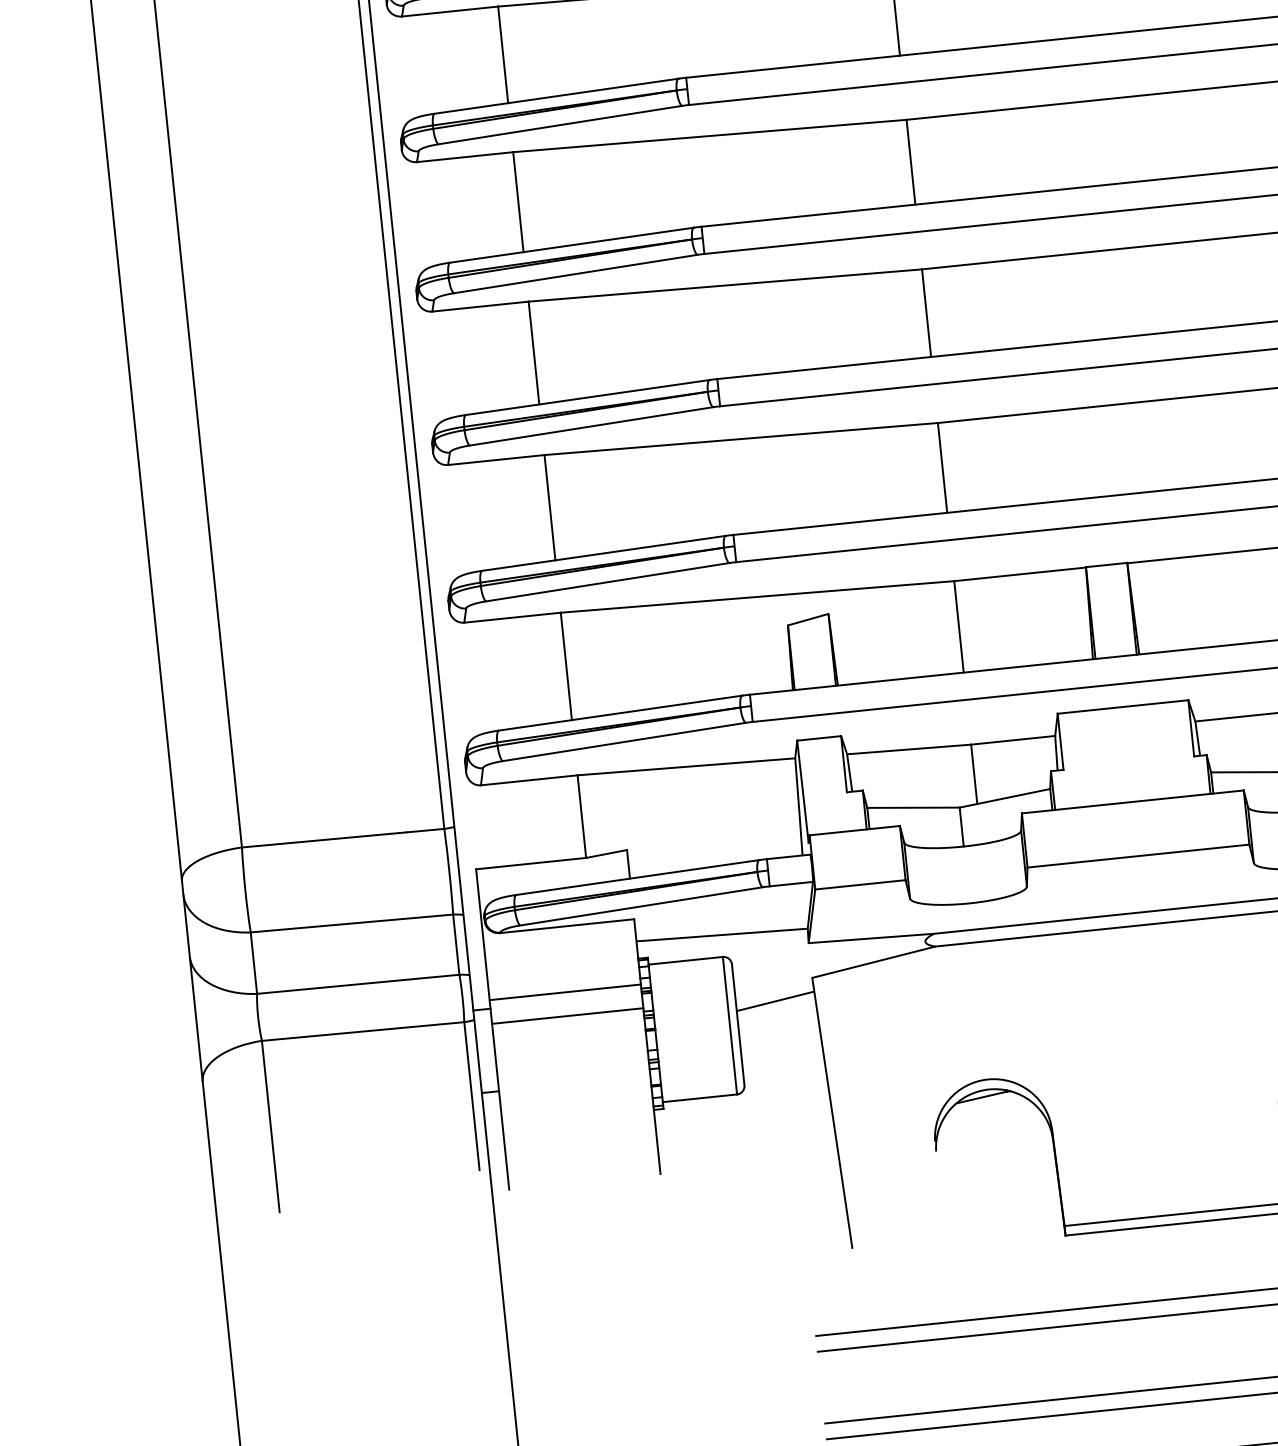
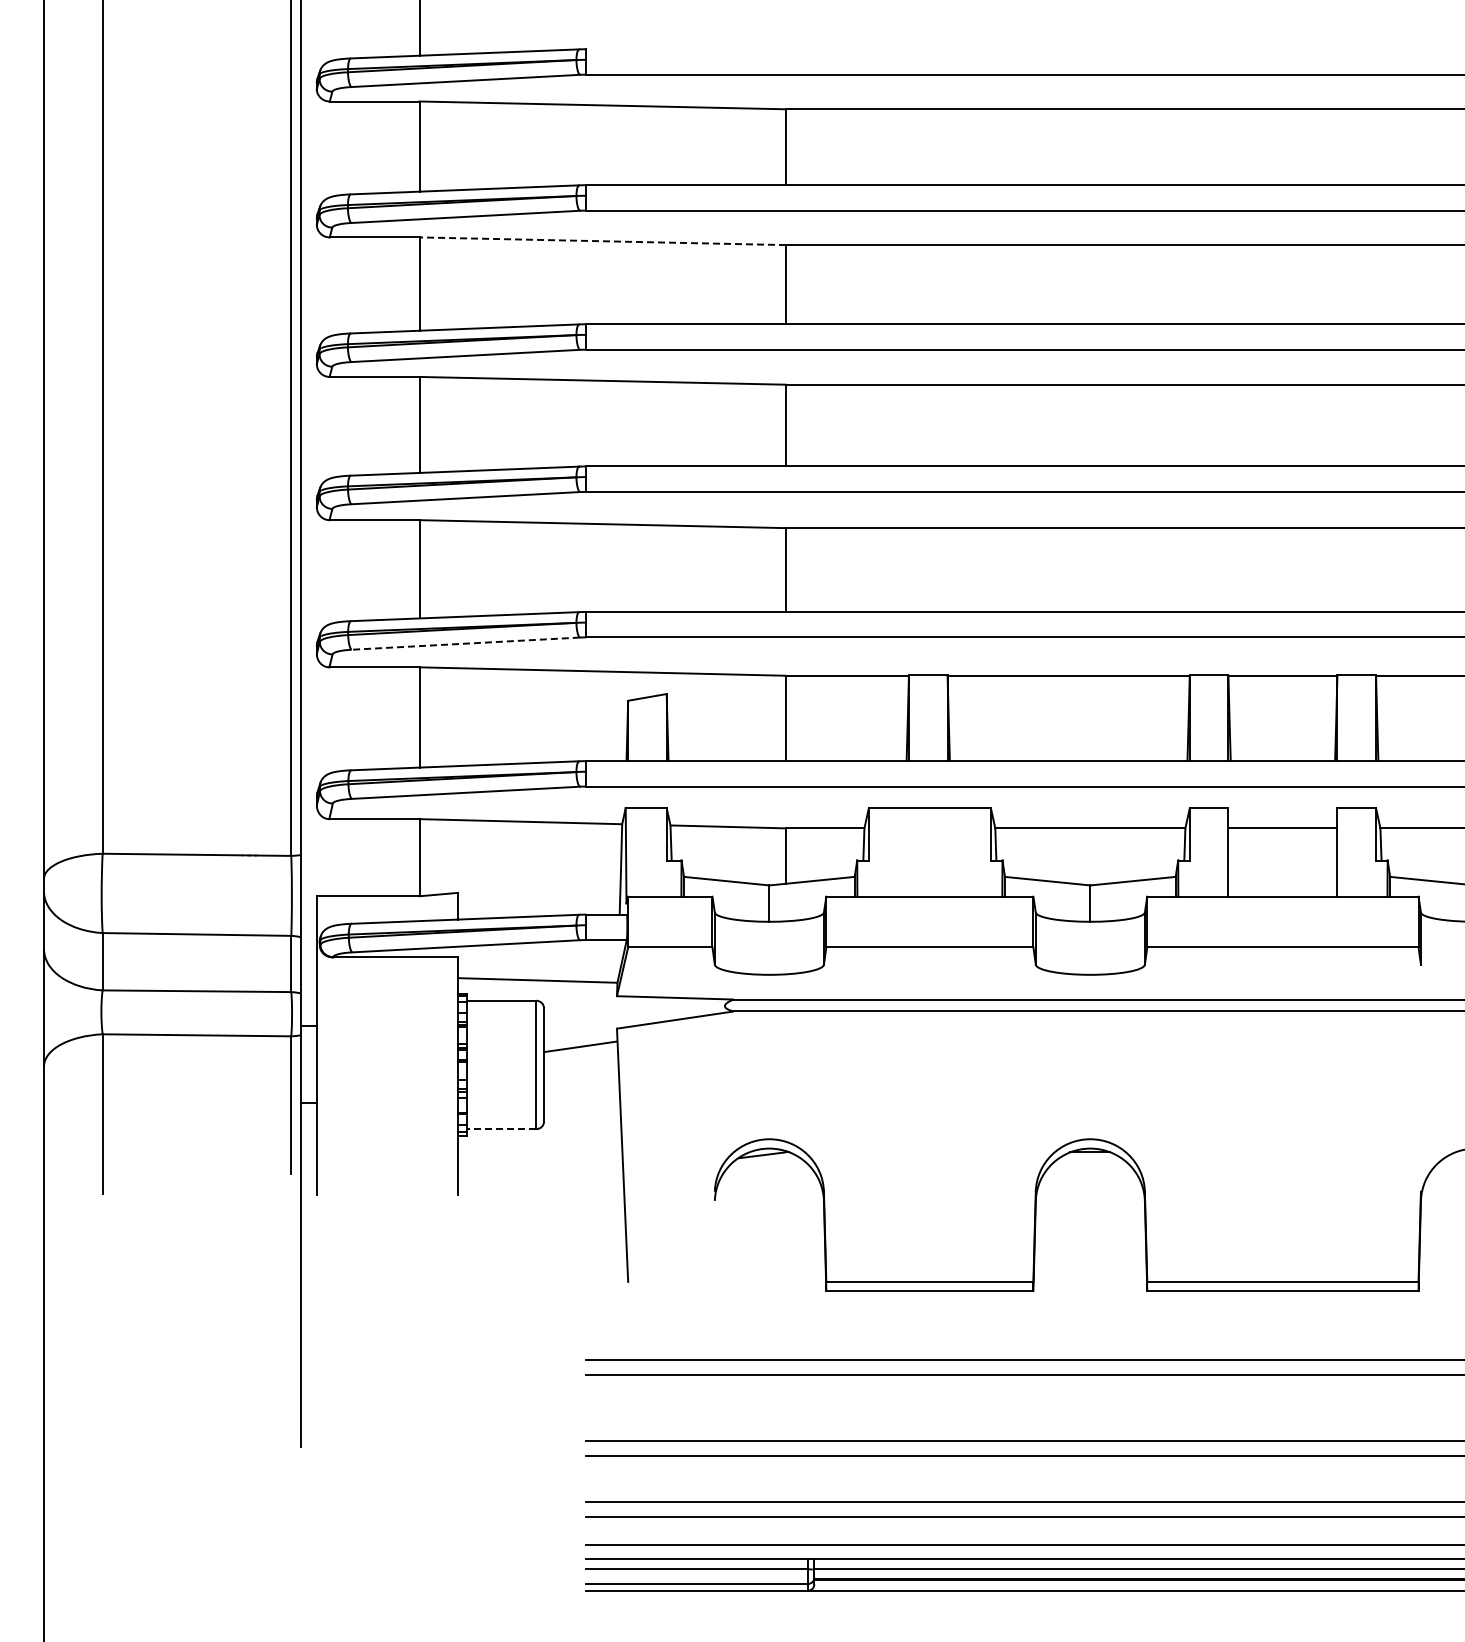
line: (709, 136) -> (602, 241), solid -> dashed
line: (607, 582) -> (465, 643), solid -> dashed
line: (565, 992) -> (387, 1018), removed
line: (567, 1015) -> (387, 1040), removed
line: (699, 1098) -> (501, 1129), solid -> dashed

